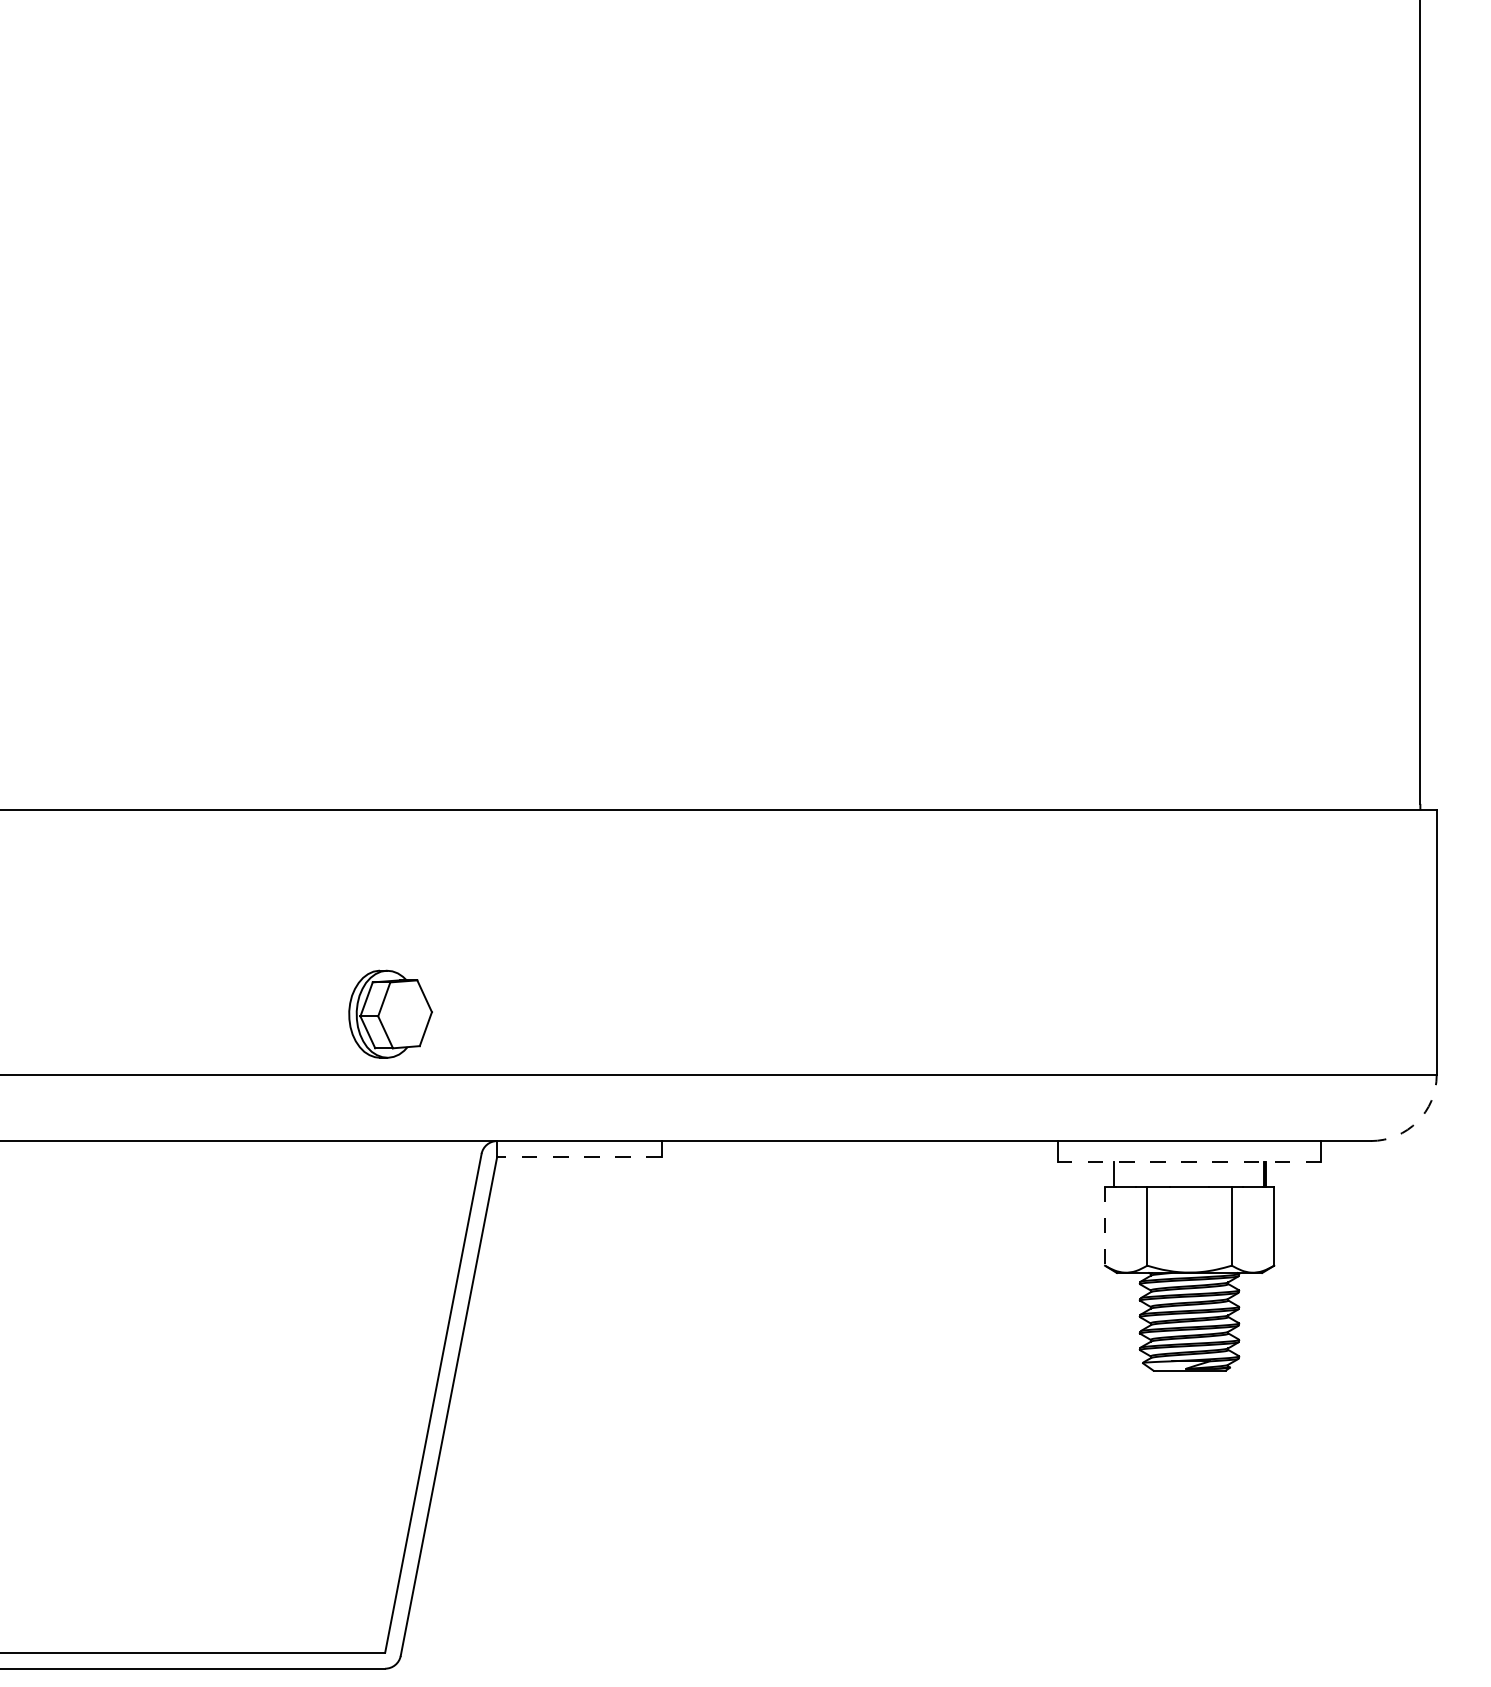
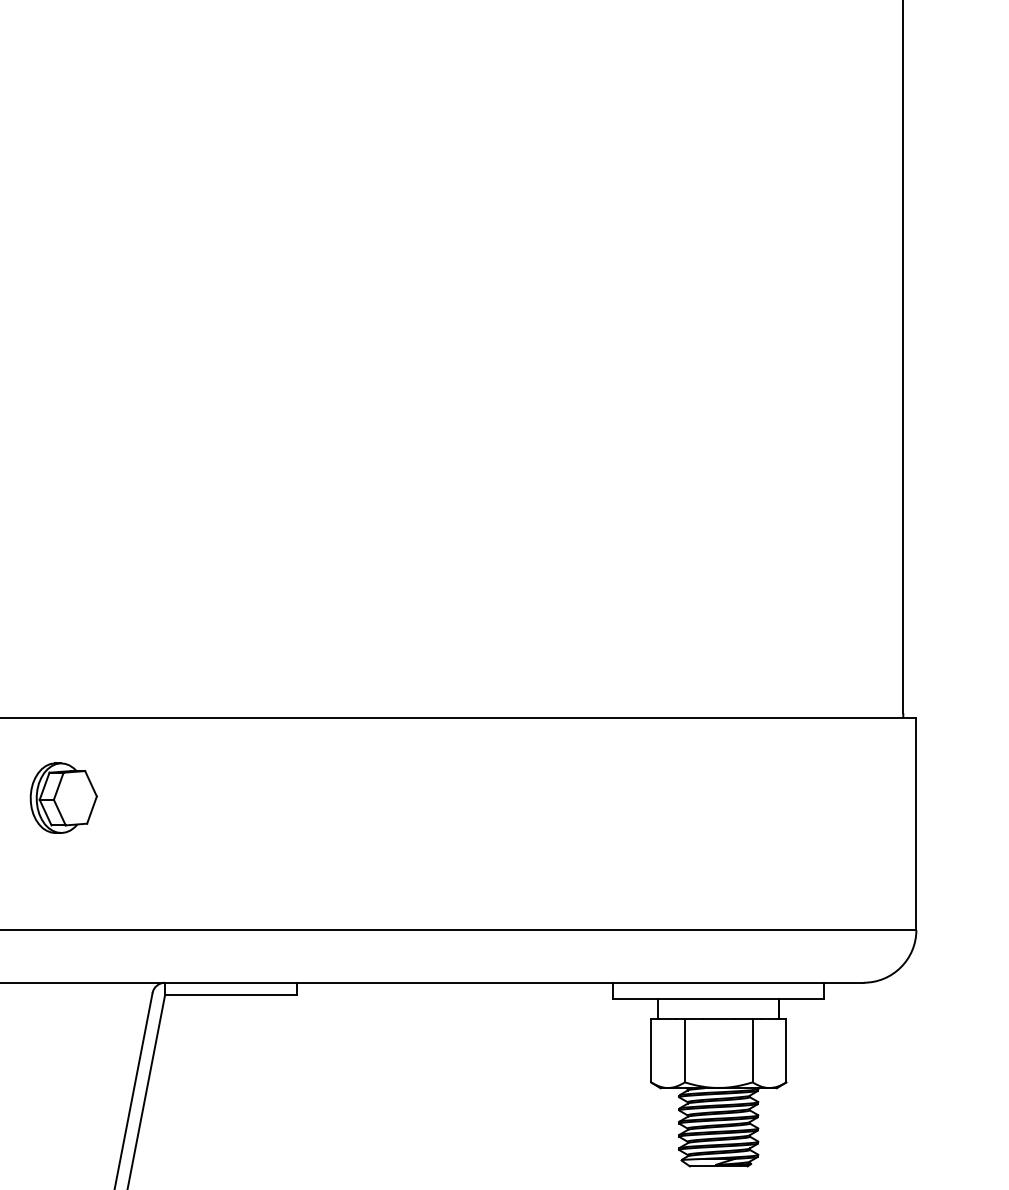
part: (390, 1013) -> (63, 797), moved
arc: (1417, 1121) -> (901, 967), dashed -> solid
line: (579, 1156) -> (230, 995), dashed -> solid
line: (1189, 1161) -> (718, 999), dashed -> solid
line: (1105, 1226) -> (651, 1051), dashed -> solid

